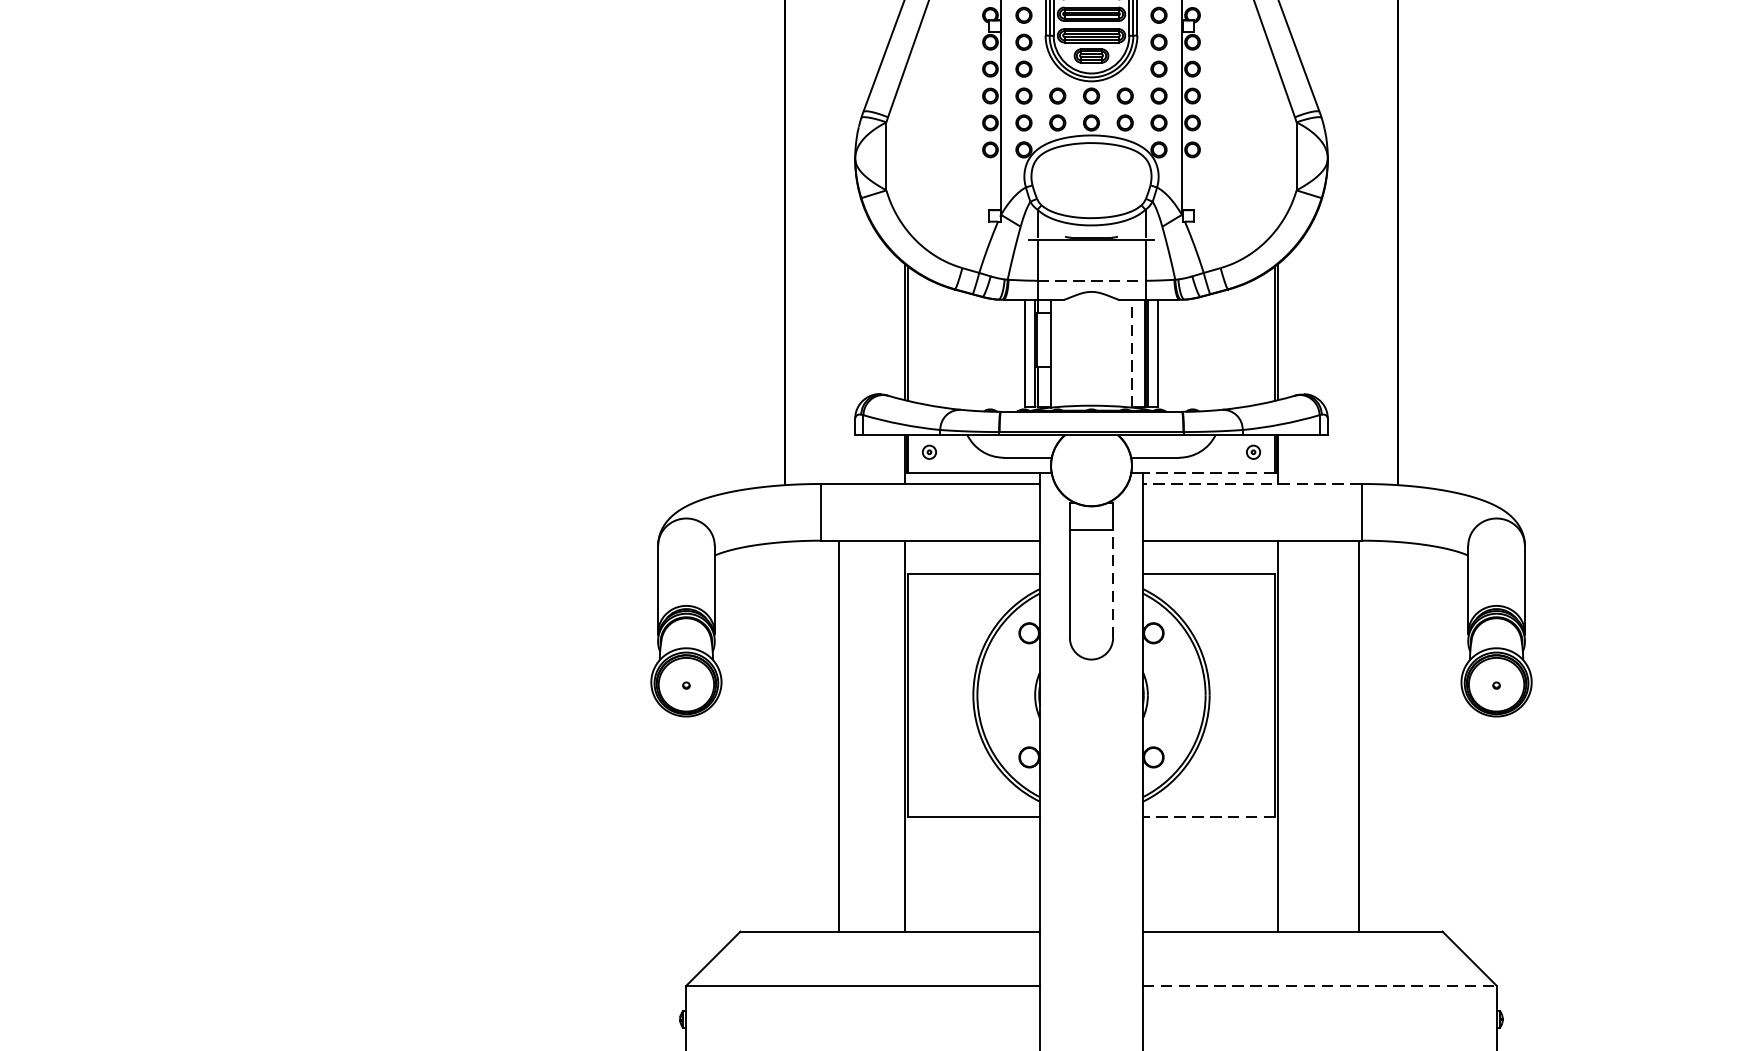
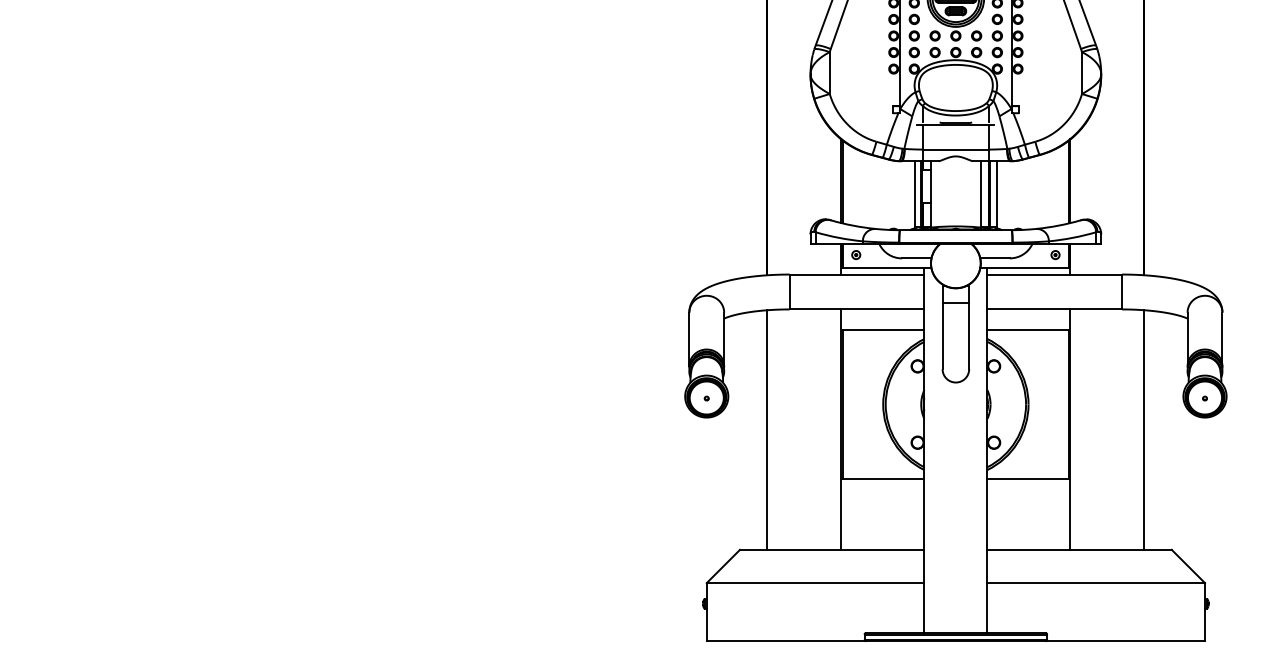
line: (1092, 280) -> (956, 149), dashed -> solid
line: (1131, 352) -> (980, 193), dashed -> solid
line: (1209, 472) -> (1028, 267), dashed -> solid
line: (1251, 483) -> (1054, 274), dashed -> solid
line: (1113, 583) -> (969, 335), dashed -> solid
line: (838, 735) -> (767, 429), moved
line: (1359, 735) -> (1144, 429), moved
line: (1209, 817) -> (1028, 479), dashed -> solid
line: (1320, 986) -> (1096, 583), dashed -> solid

